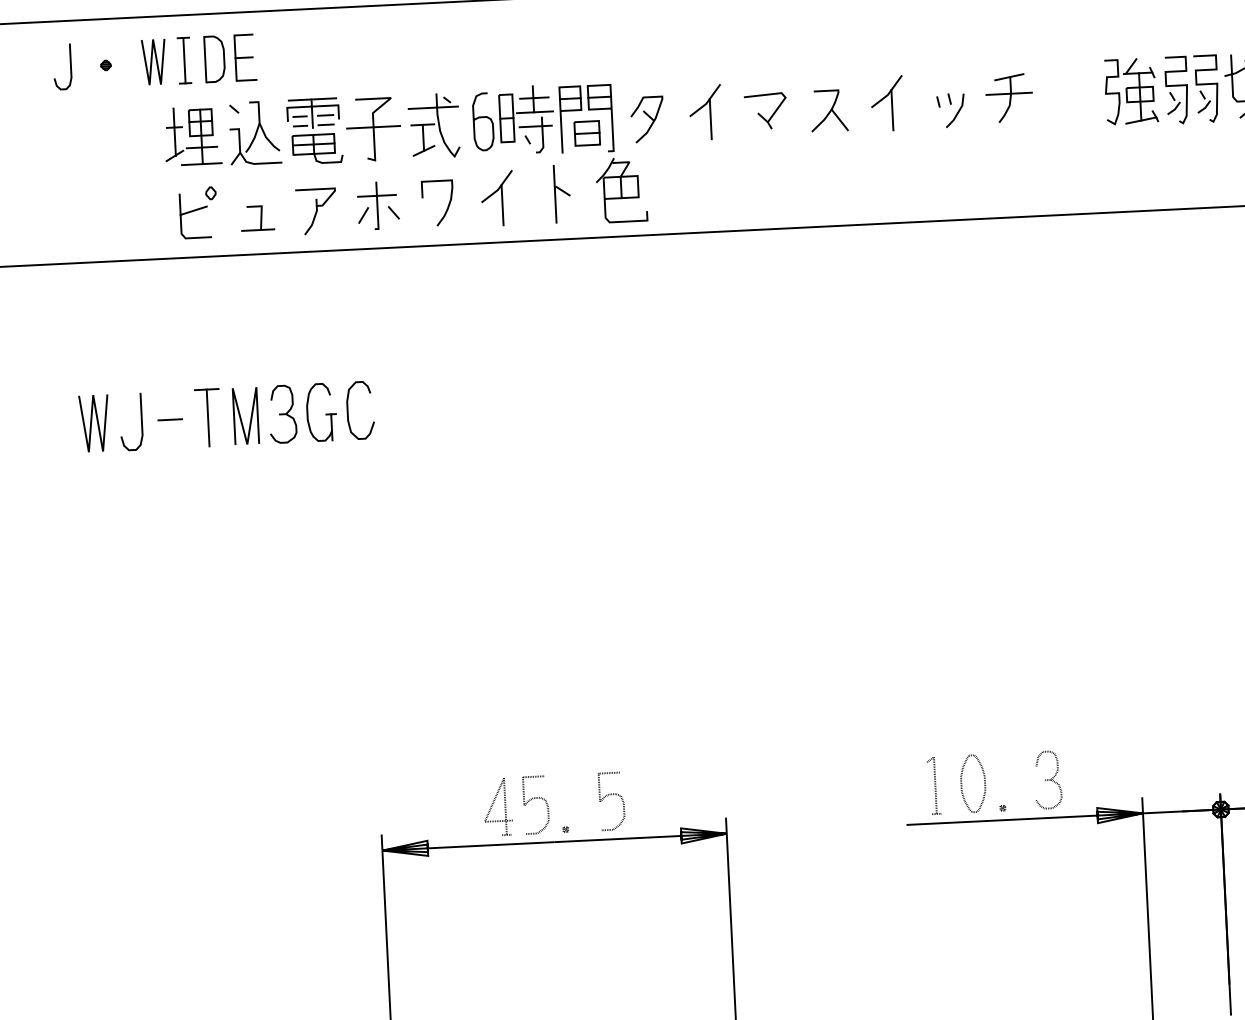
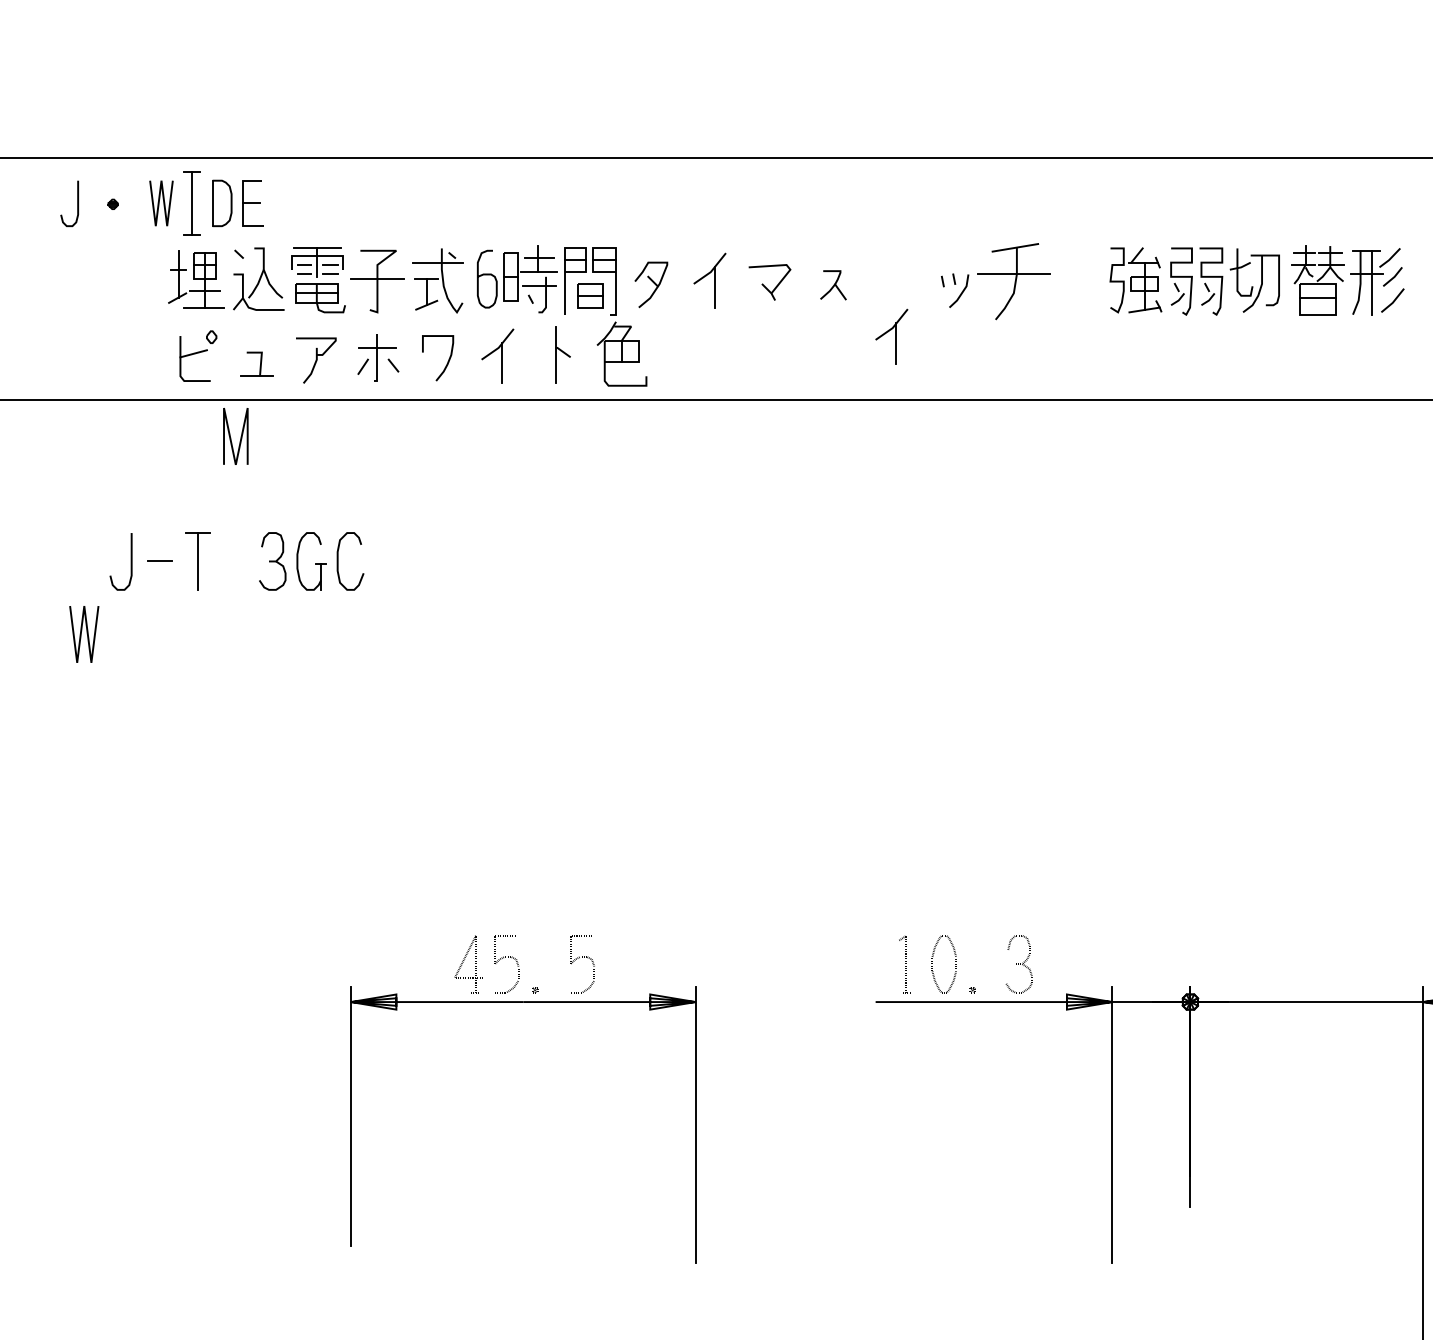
part: (184, 60) -> (191, 203), size x1.4
part: (1008, 97) -> (1013, 280), size x1.6
part: (887, 103) -> (891, 336), moved
part: (829, 111) -> (833, 285), size x0.7
line: (241, 417) -> (231, 437), moved
line: (96, 422) -> (86, 633), moved

